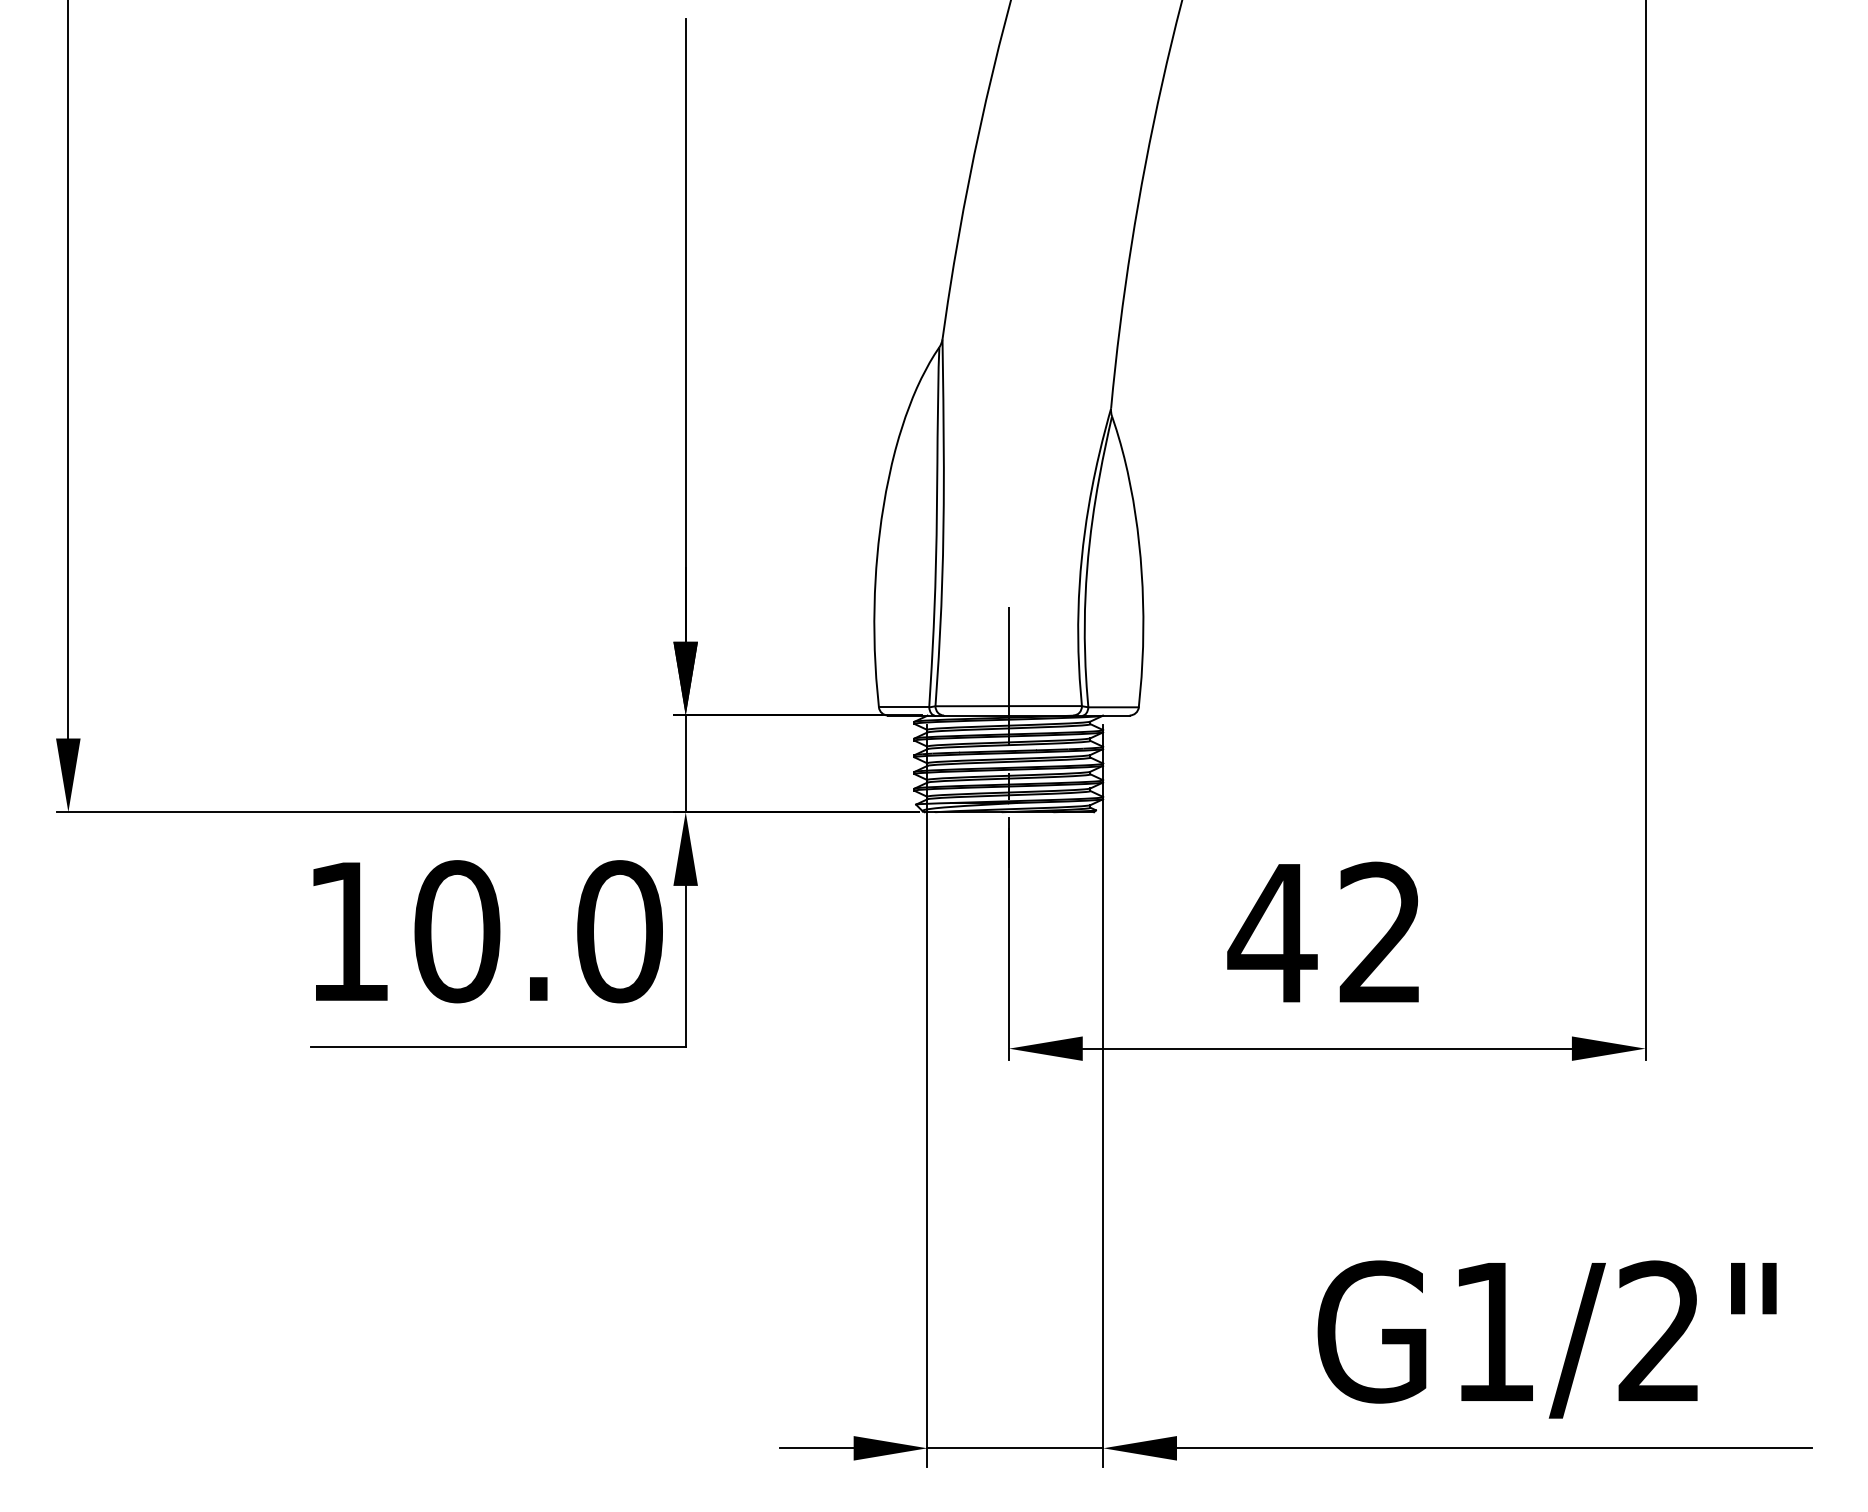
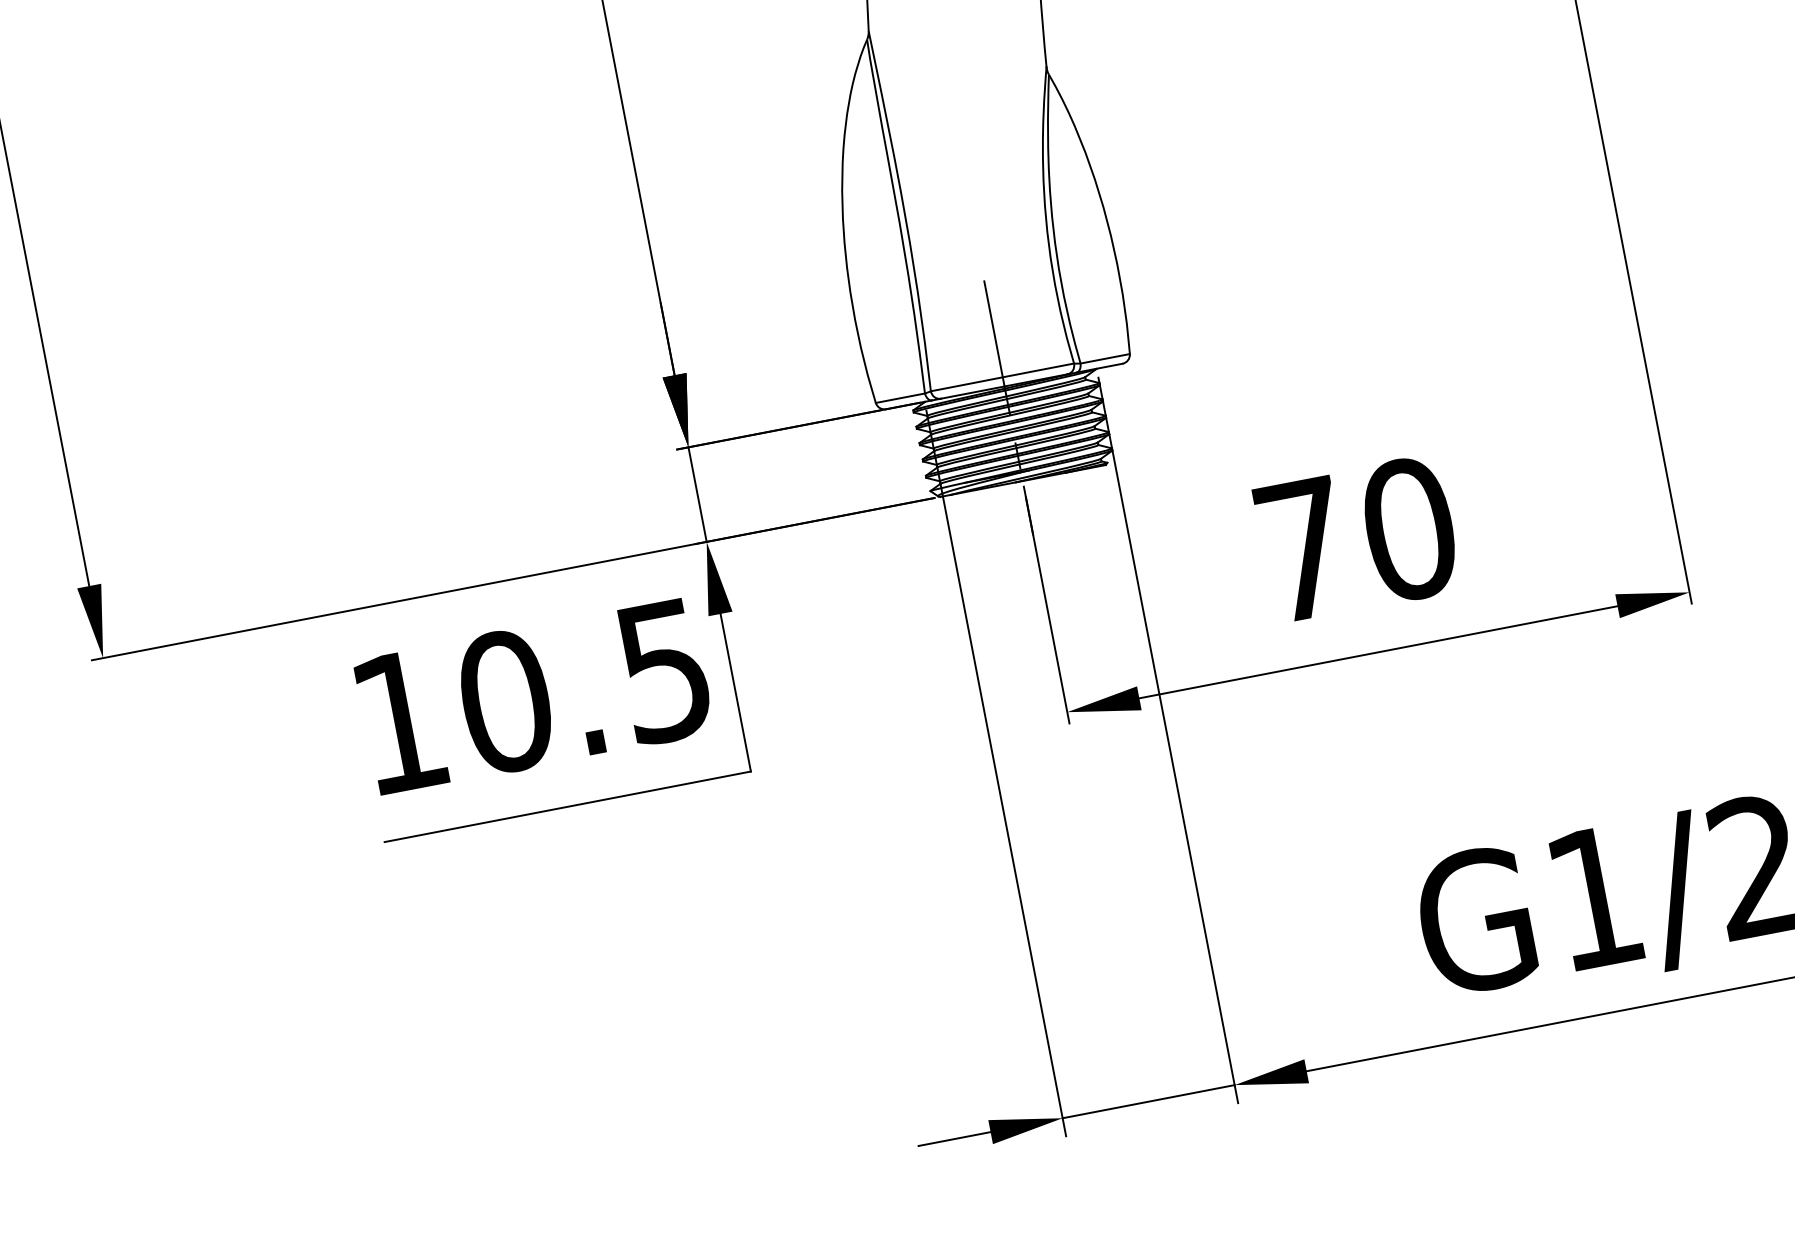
text: (619, 931) -> (664, 670), 10.0 -> 10.5
text: (1325, 932) -> (1354, 539), 42 -> 70

